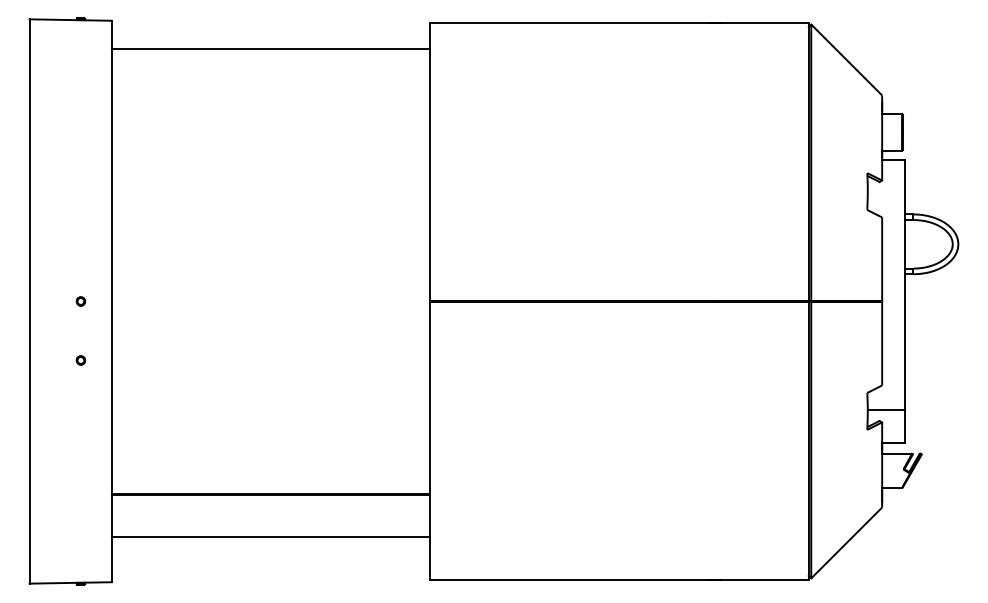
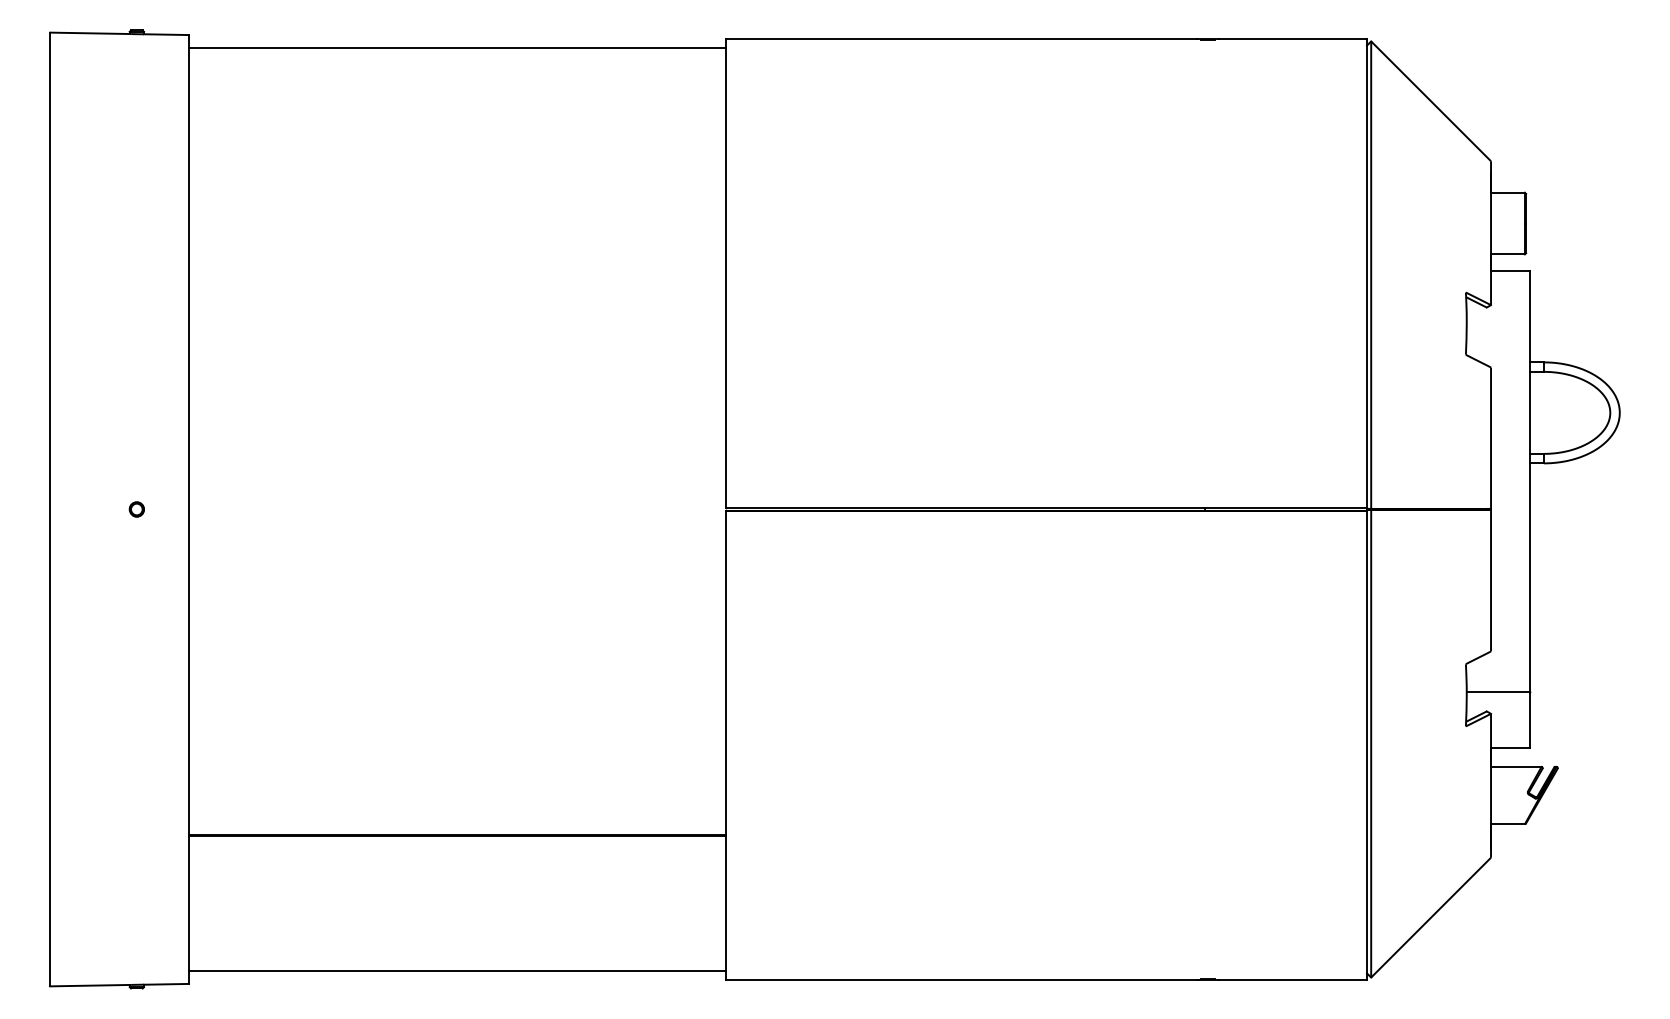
line: (270, 49) -> (457, 48), moved
part: (80, 360) -> (136, 609), removed
line: (270, 536) -> (457, 970), moved

